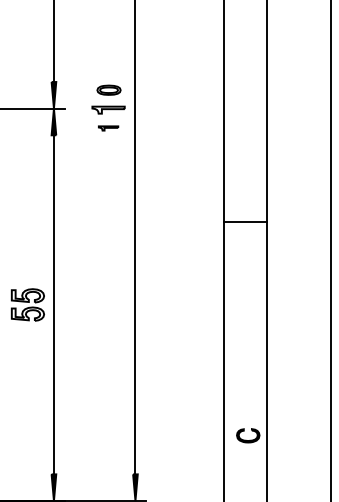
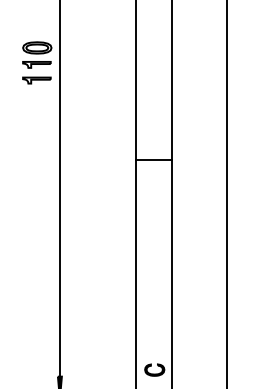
part: (108, 89) -> (36, 47), size x1.43
part: (108, 128) -> (36, 80), size x1.67
part: (248, 435) -> (154, 369), moved

